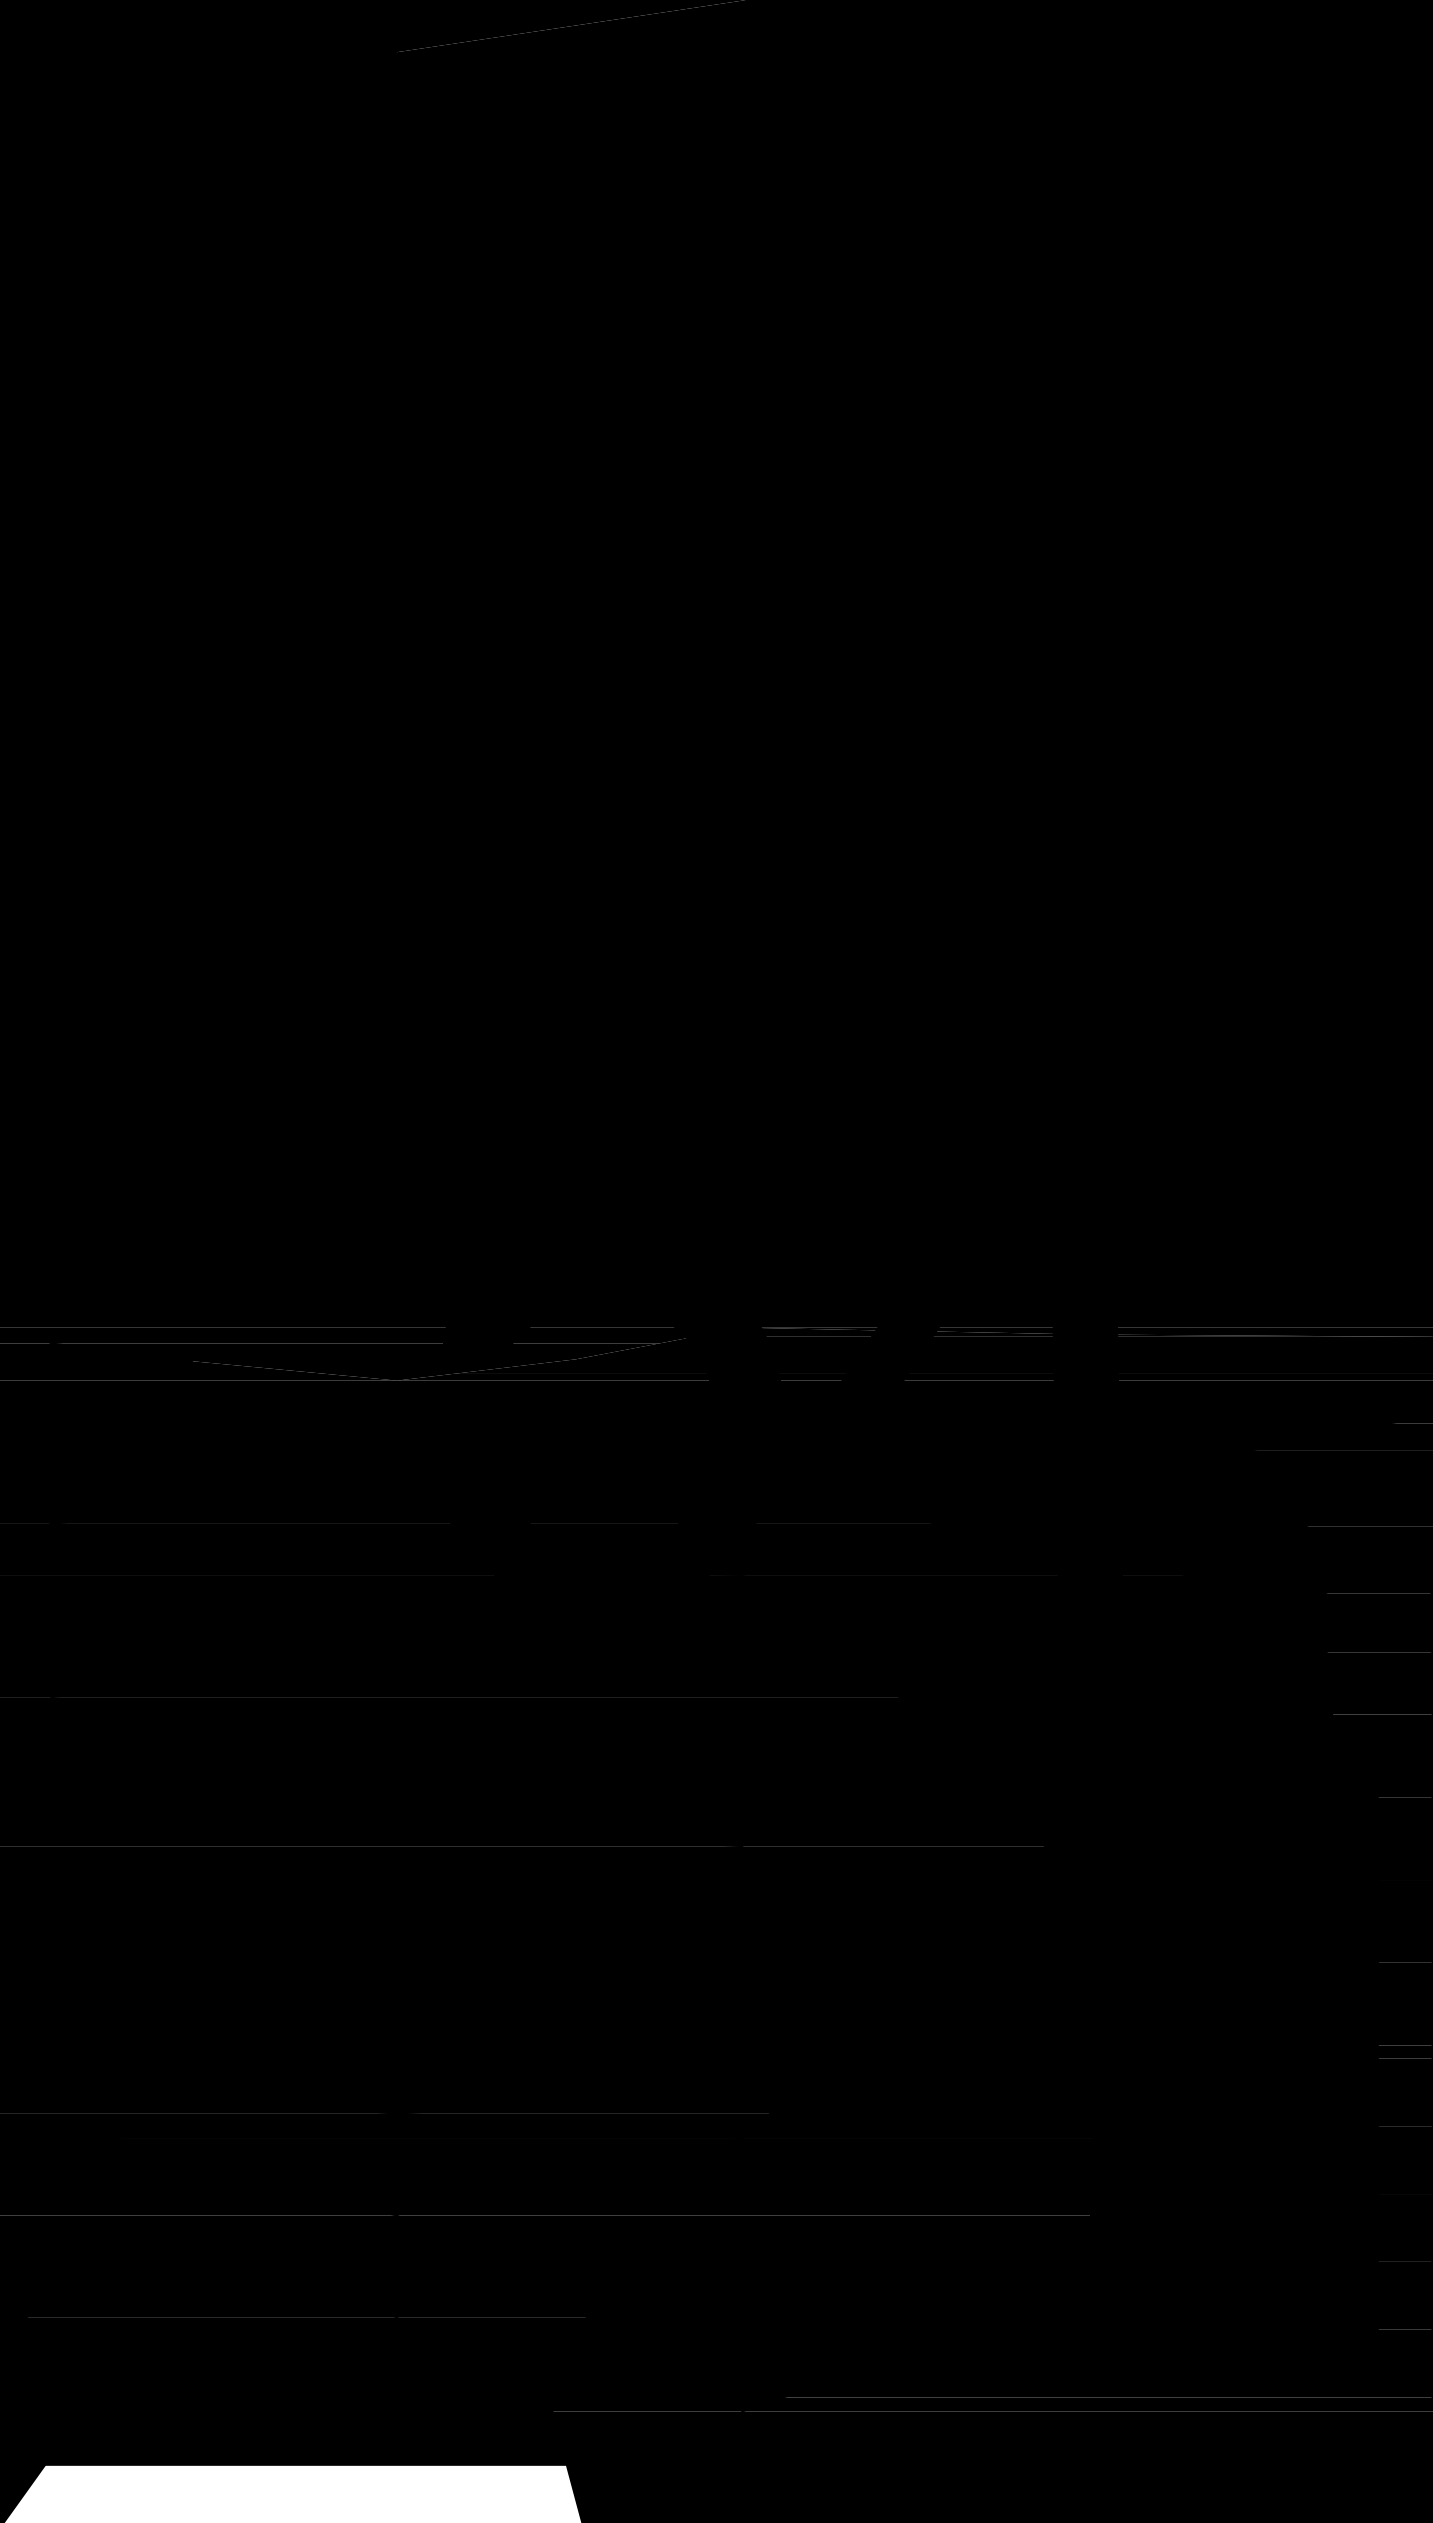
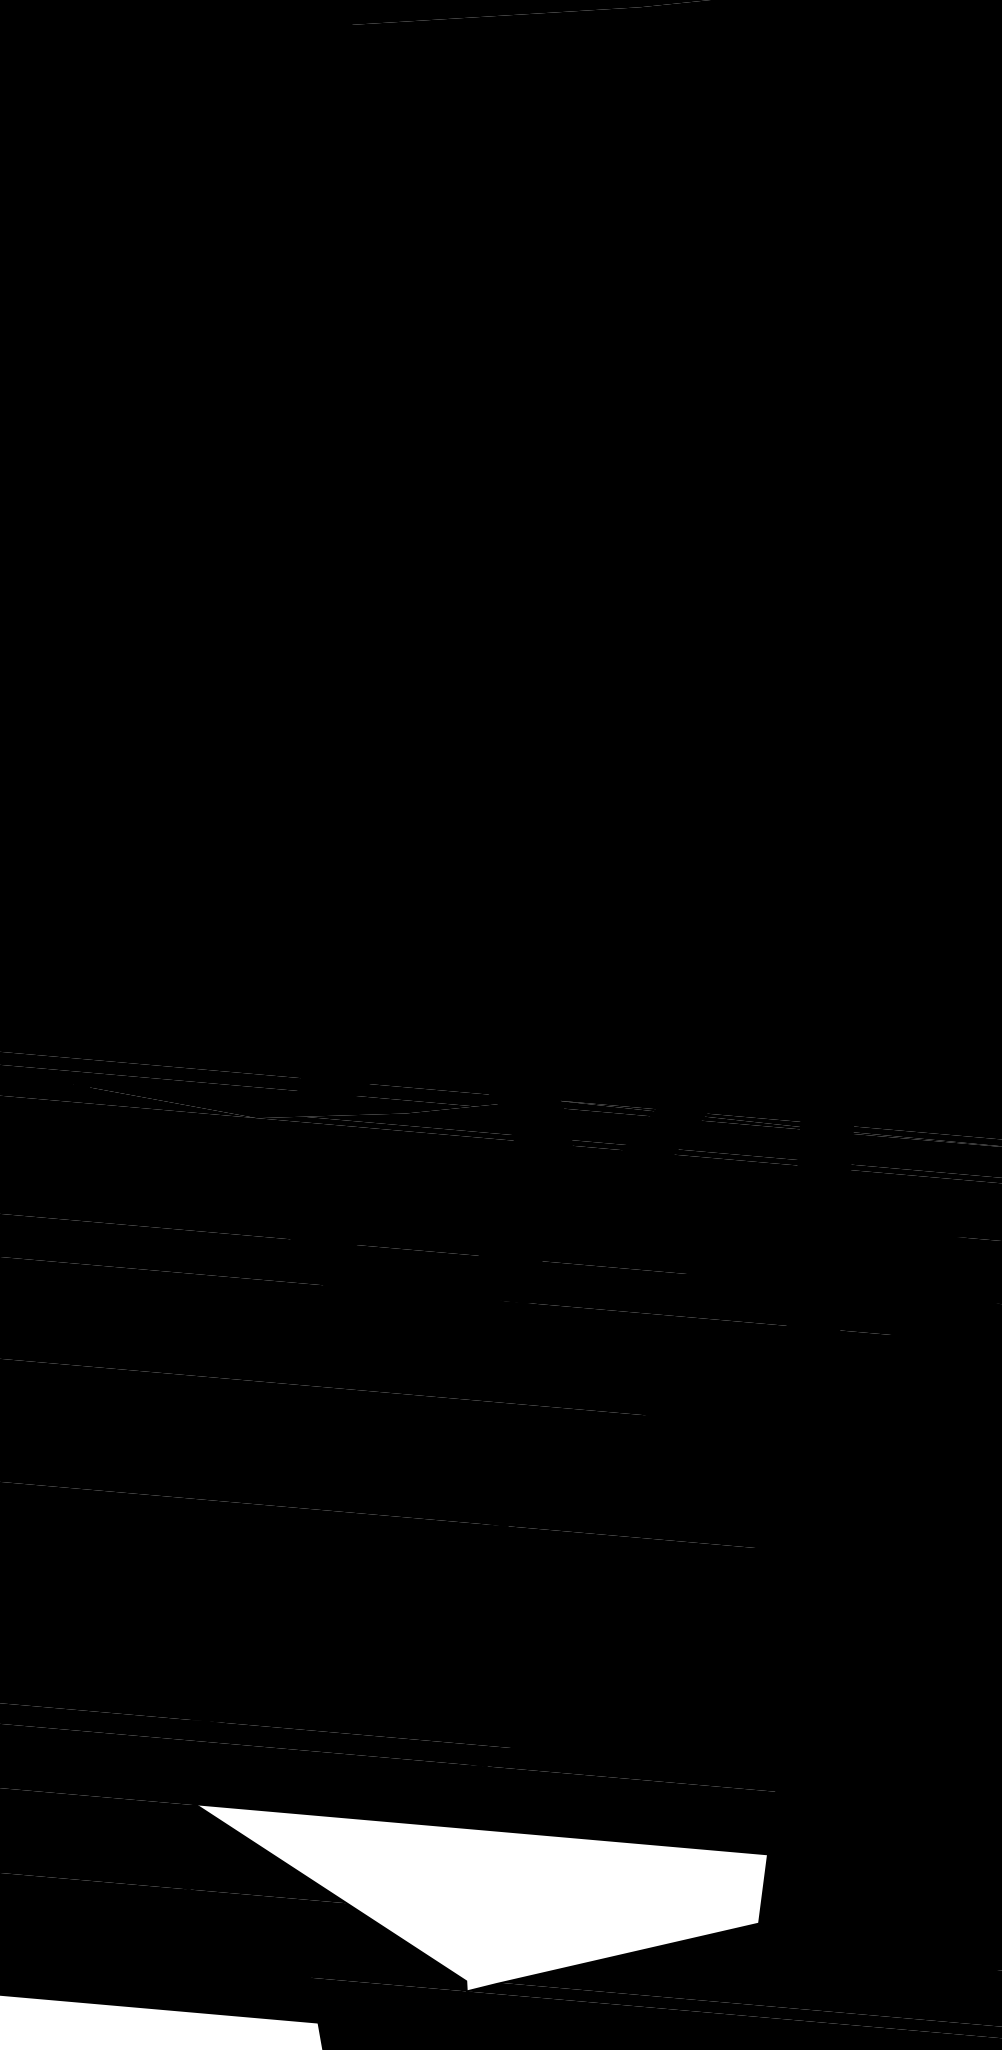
fill: (743, 2313) -> (474, 1910), removed

